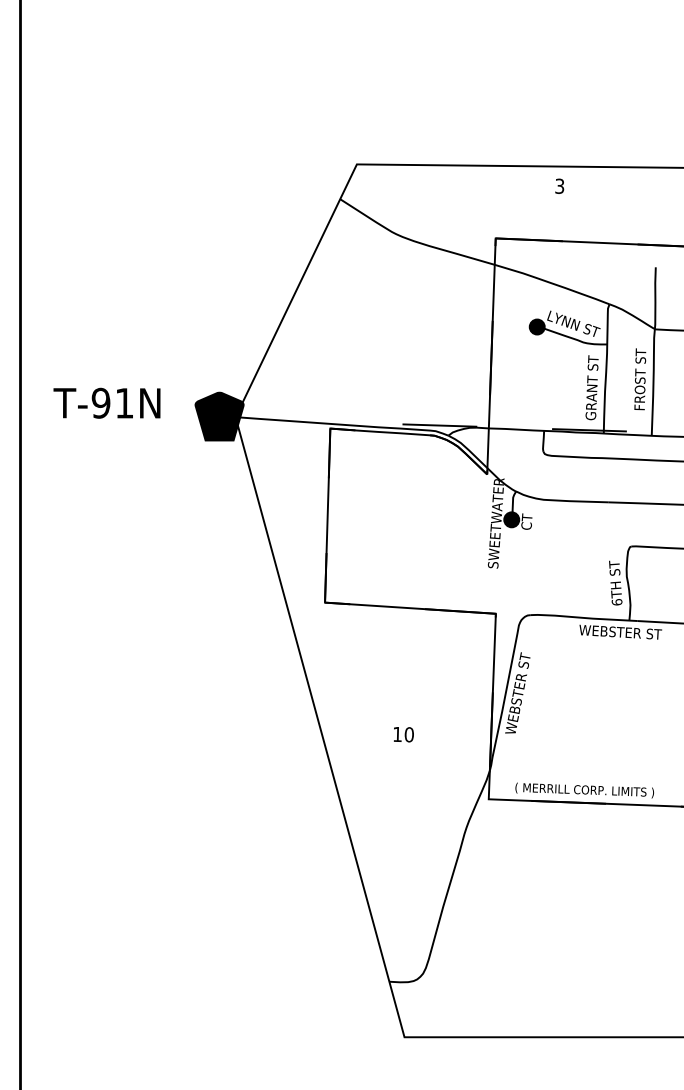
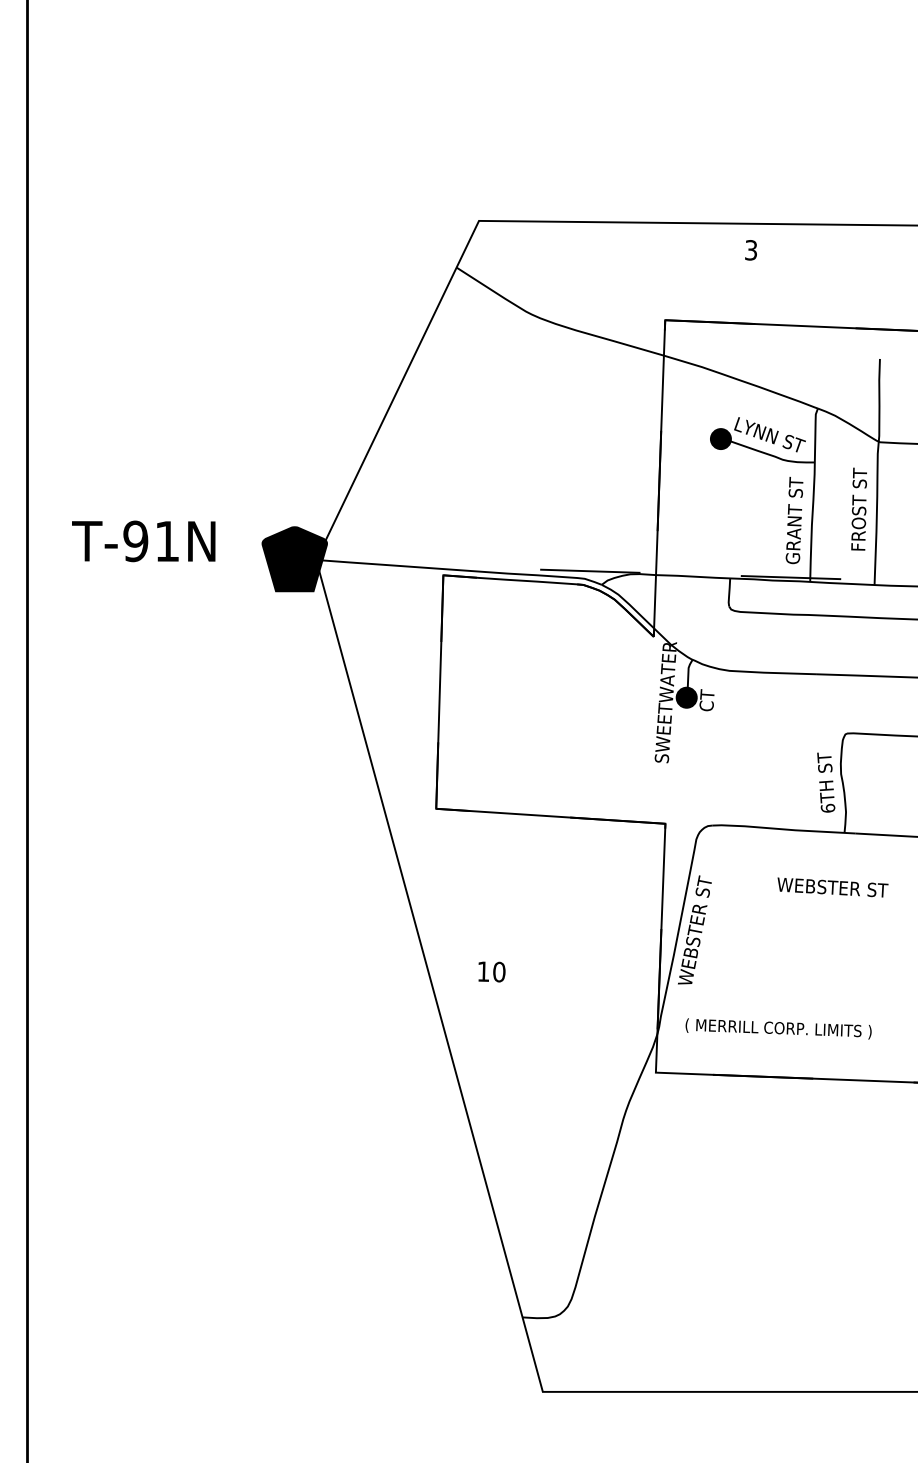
text: (620, 632) -> (832, 887), moved
text: (403, 734) -> (491, 971), moved
text: (584, 790) -> (778, 1028), moved

